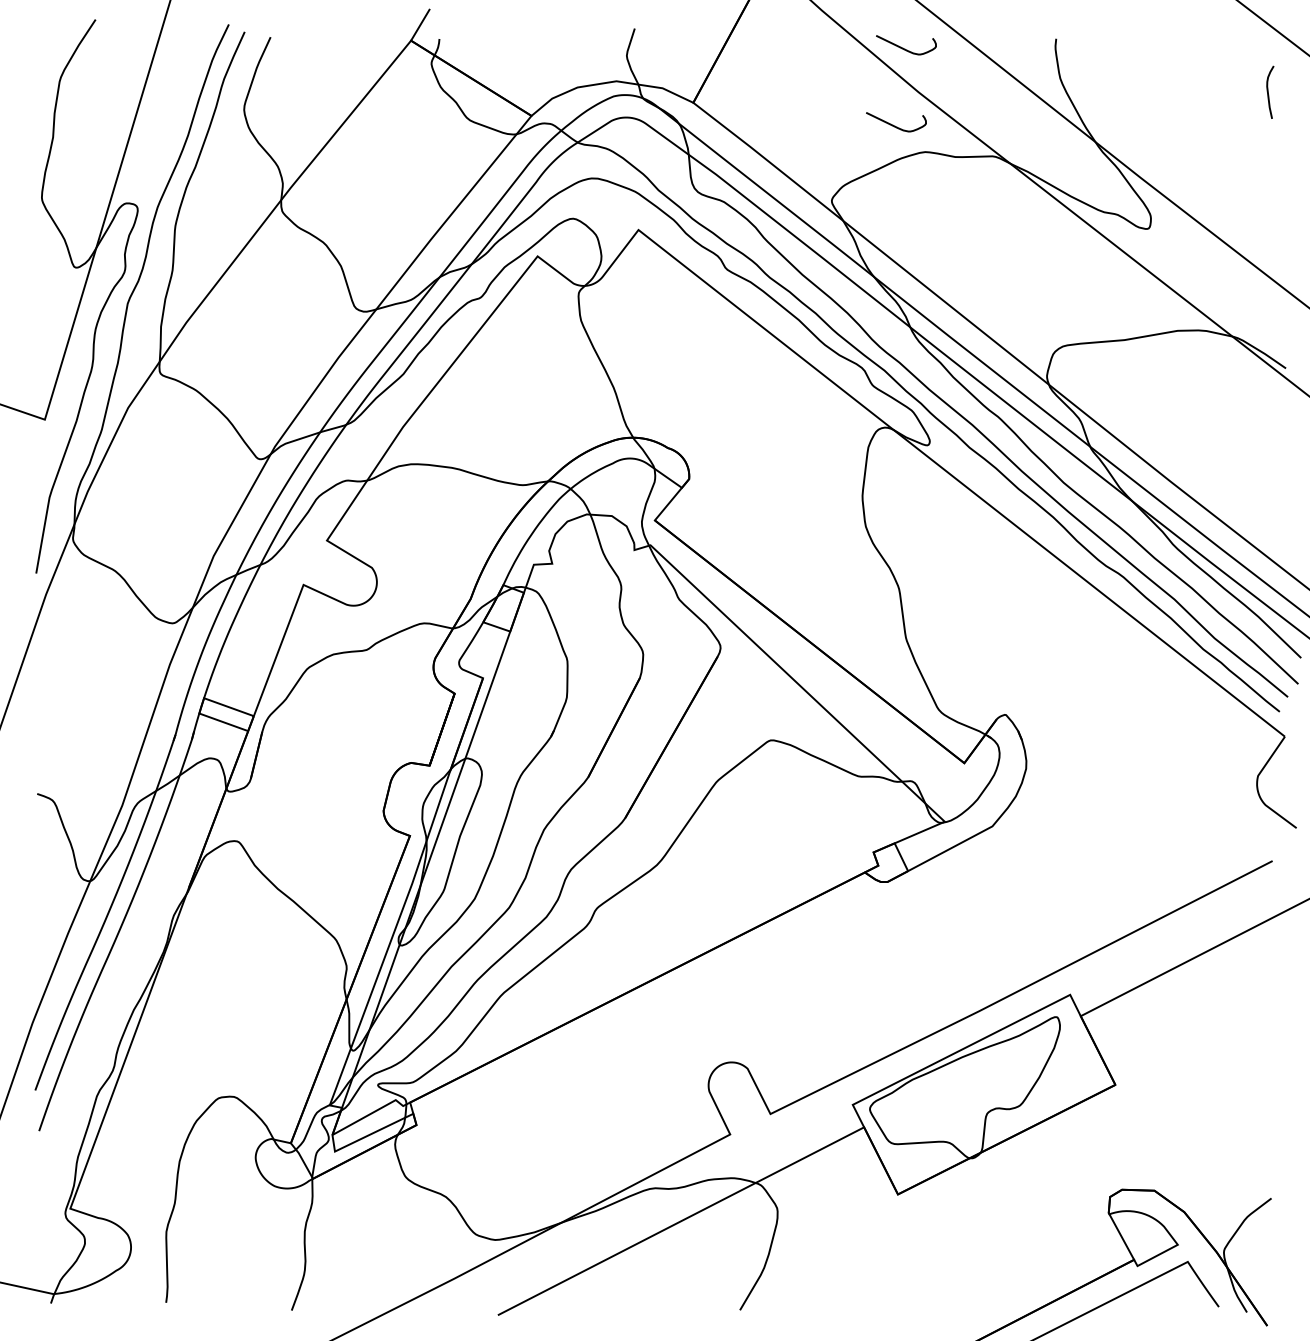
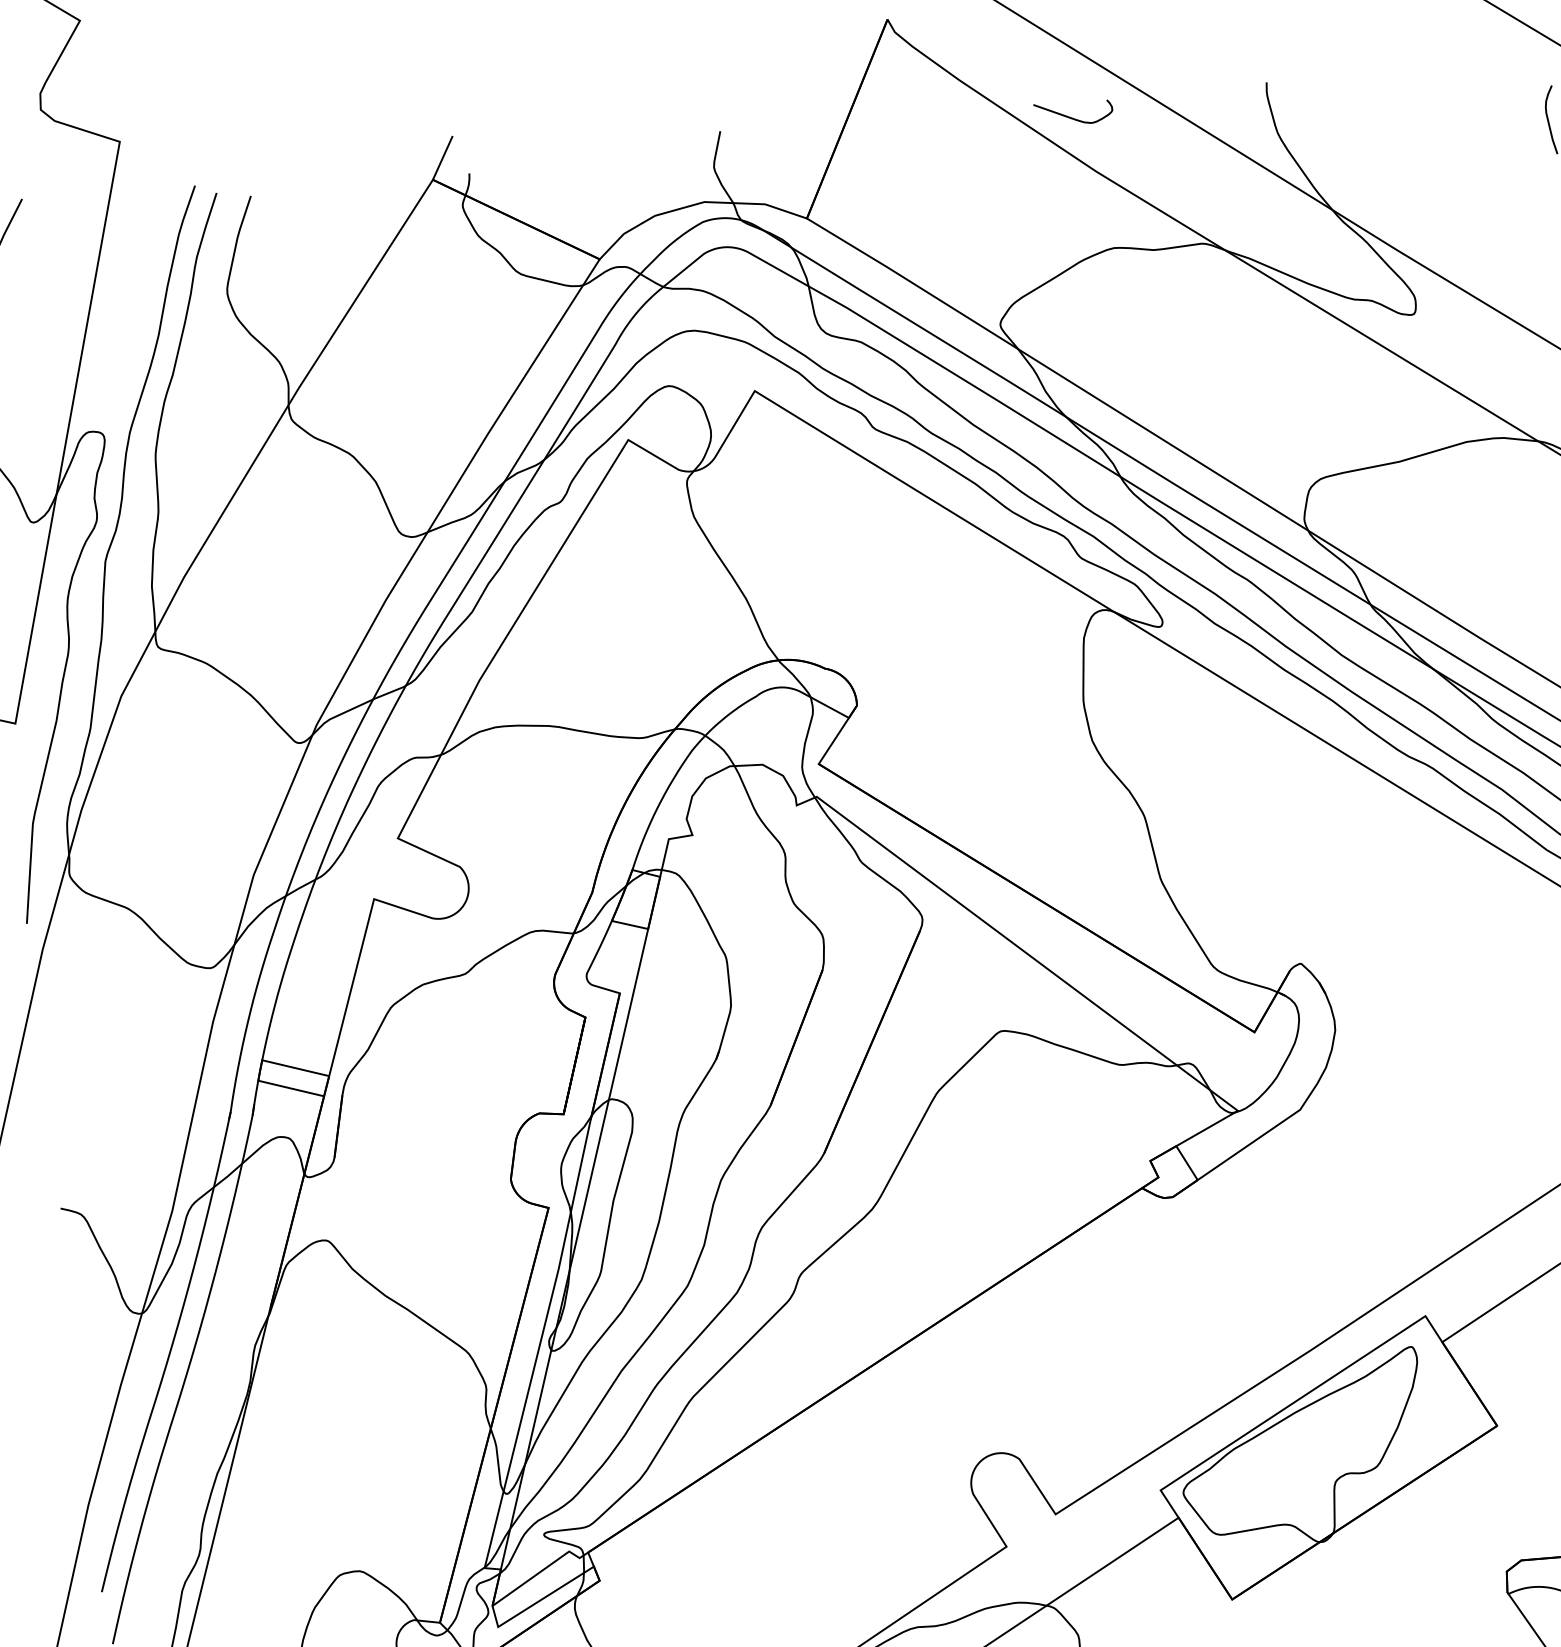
curve: (895, 125) -> (1071, 218), removed

